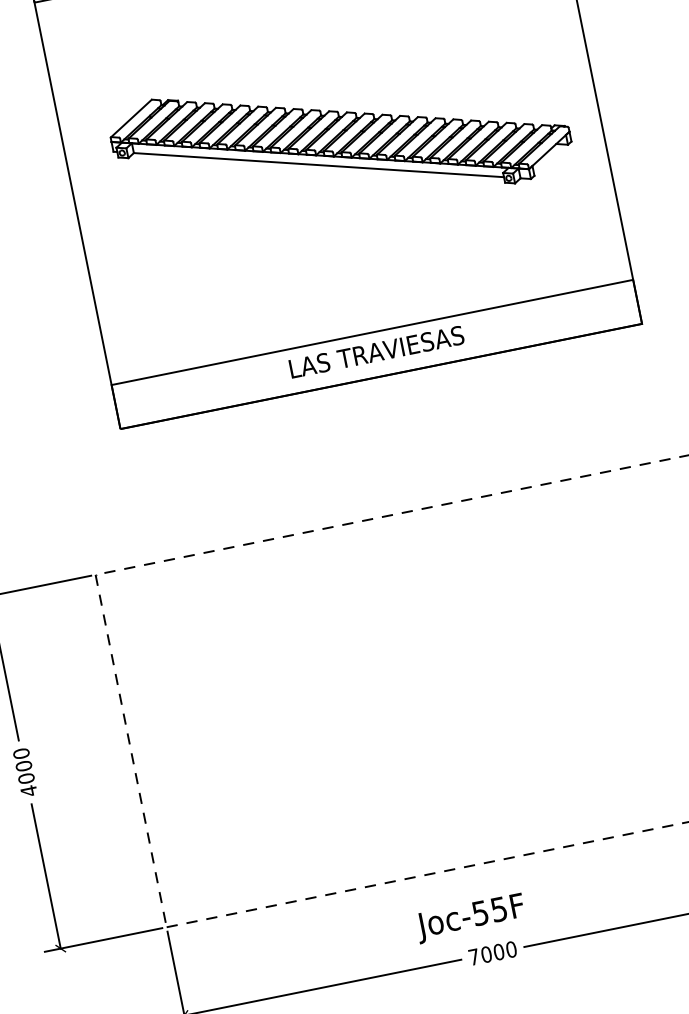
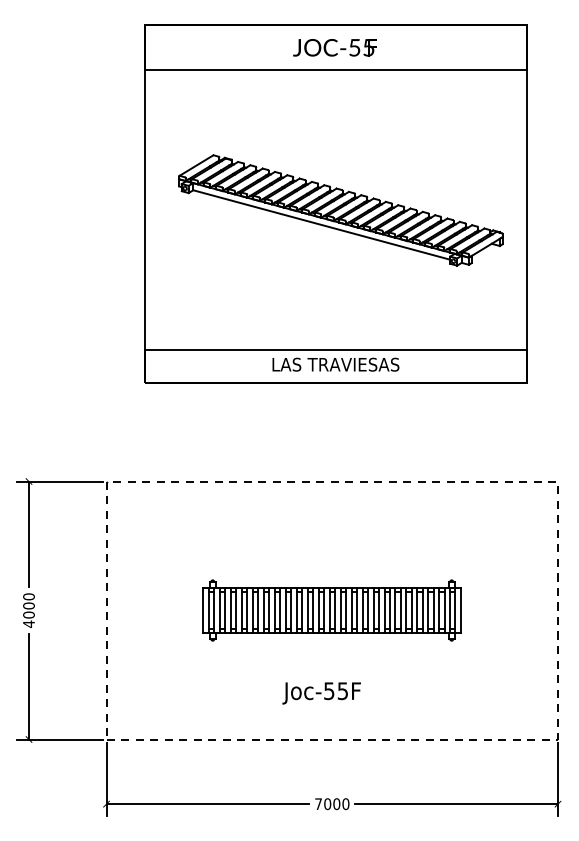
part: (438, 689) -> (331, 610), added
text: (470, 918) -> (321, 693), moved

